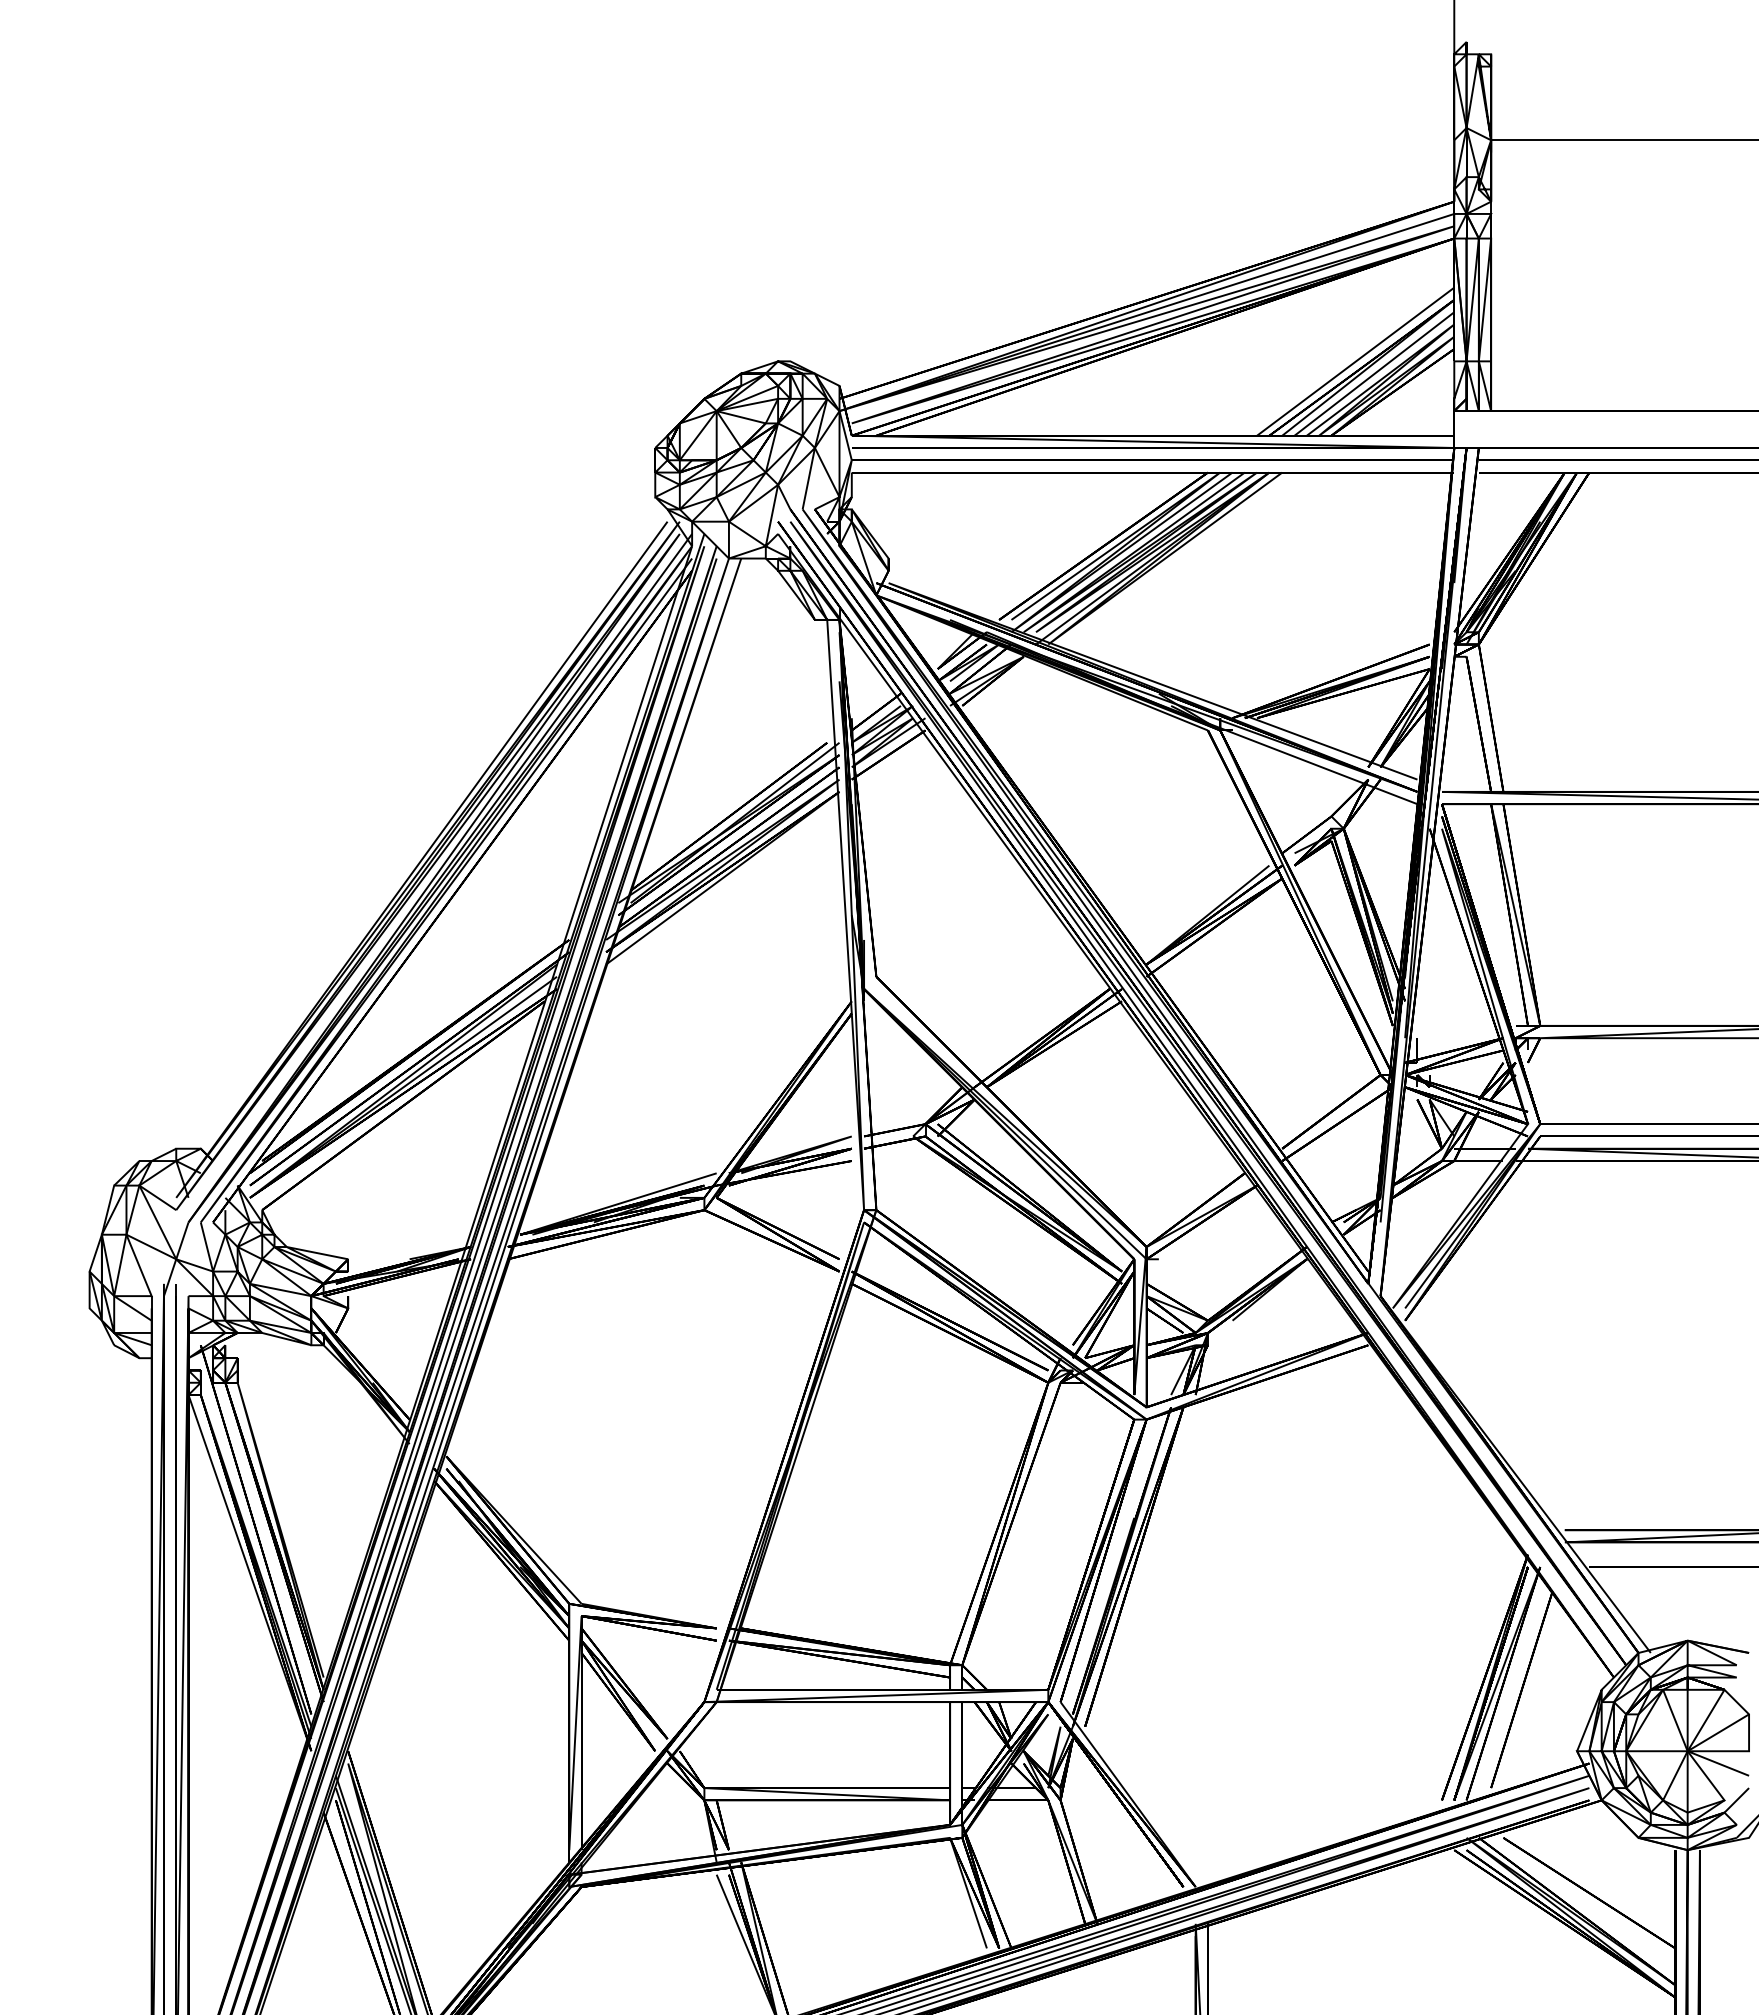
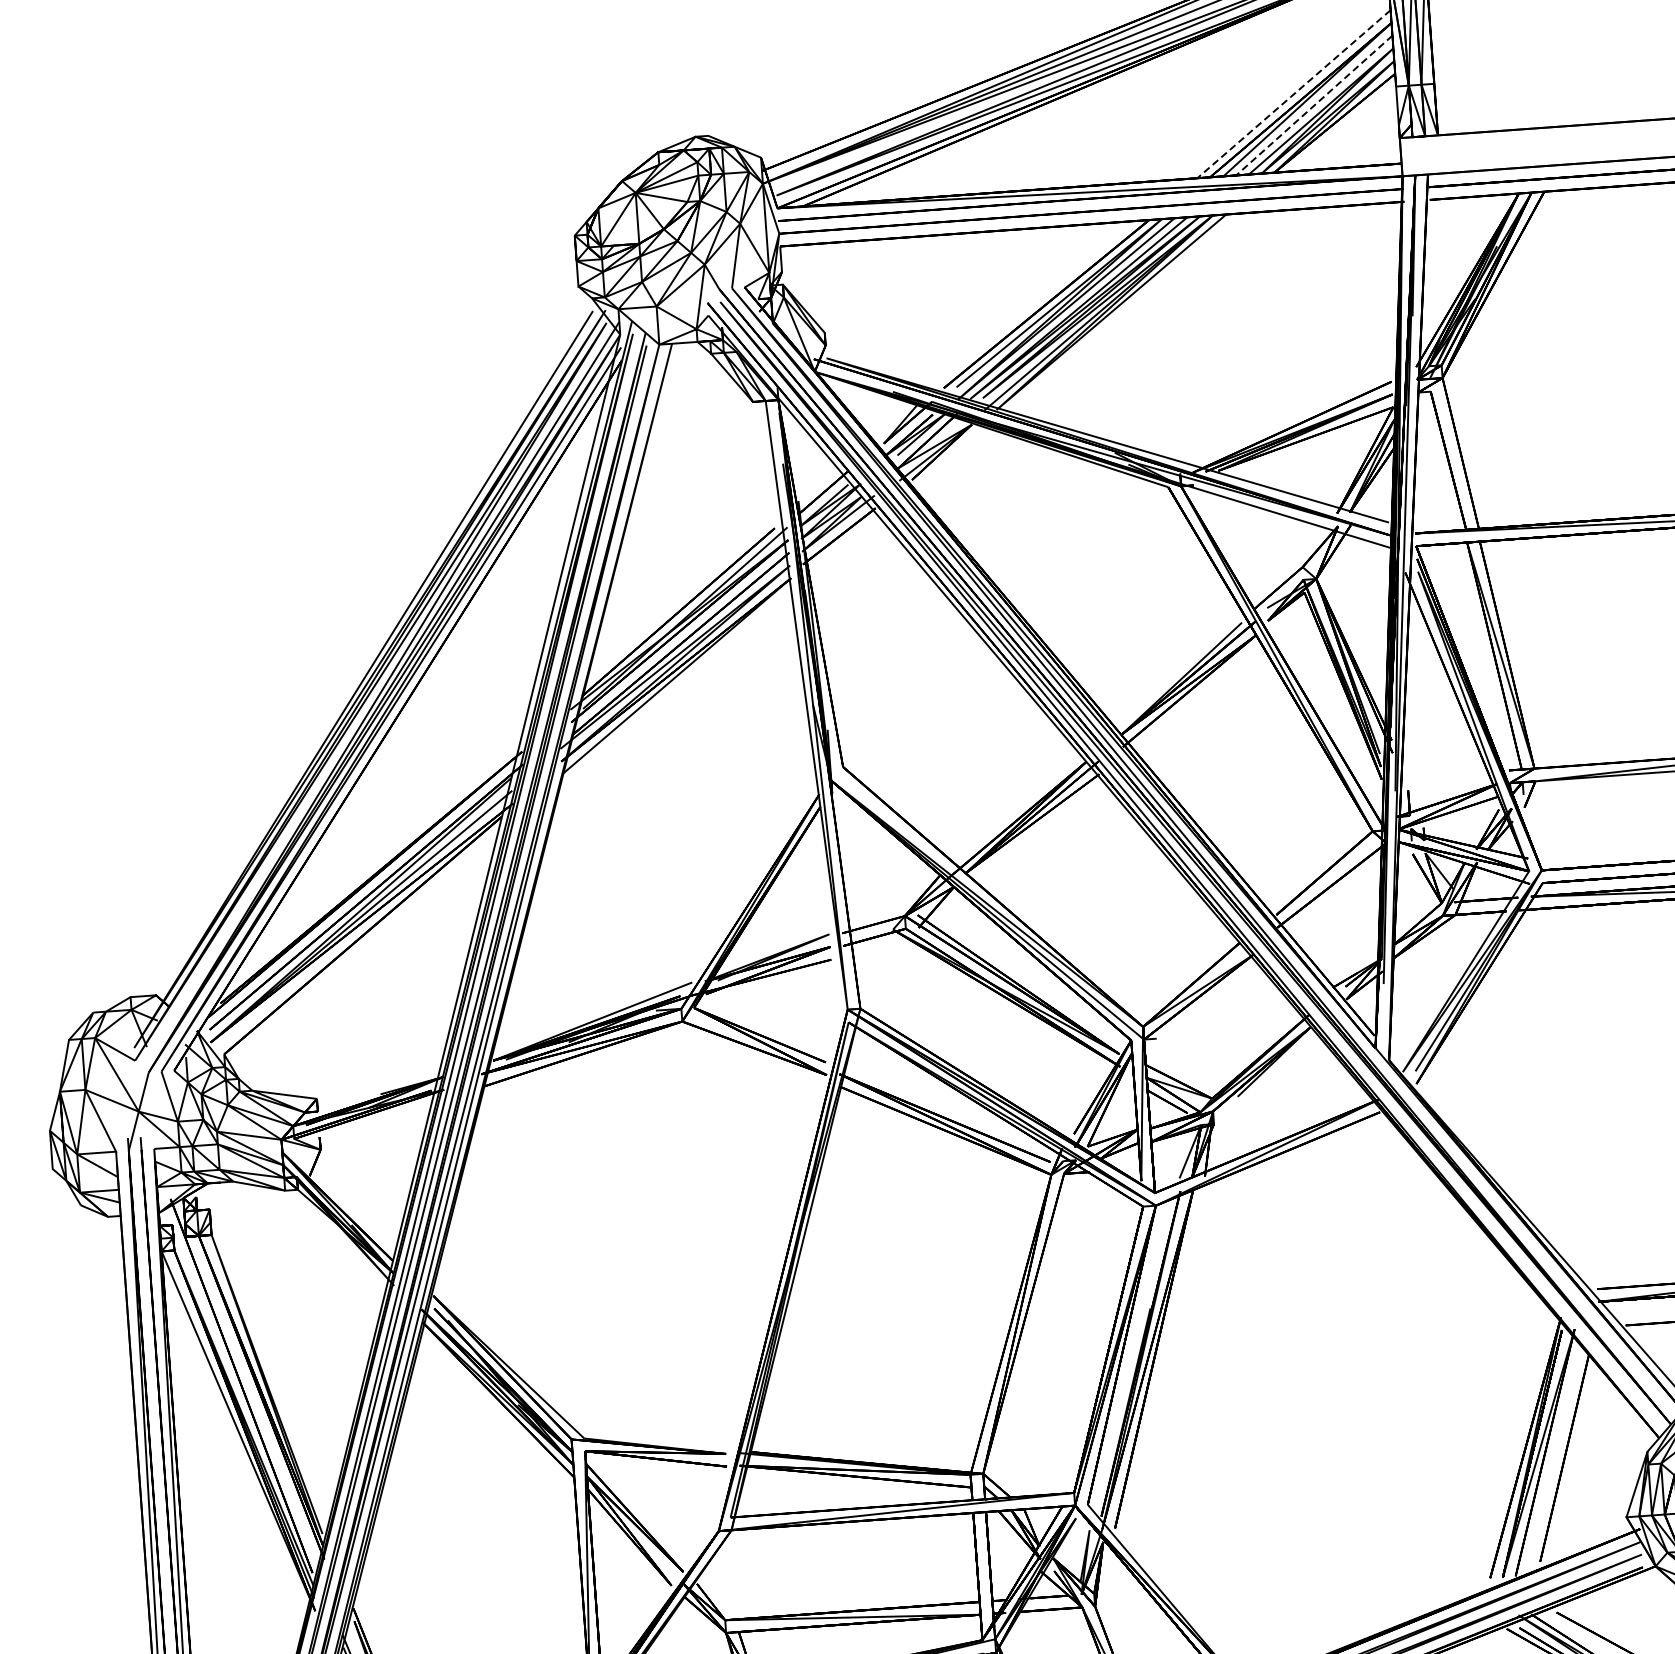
line: (1355, 361) -> (1293, 94), solid -> dashed
line: (1374, 373) -> (1314, 105), solid -> dashed

